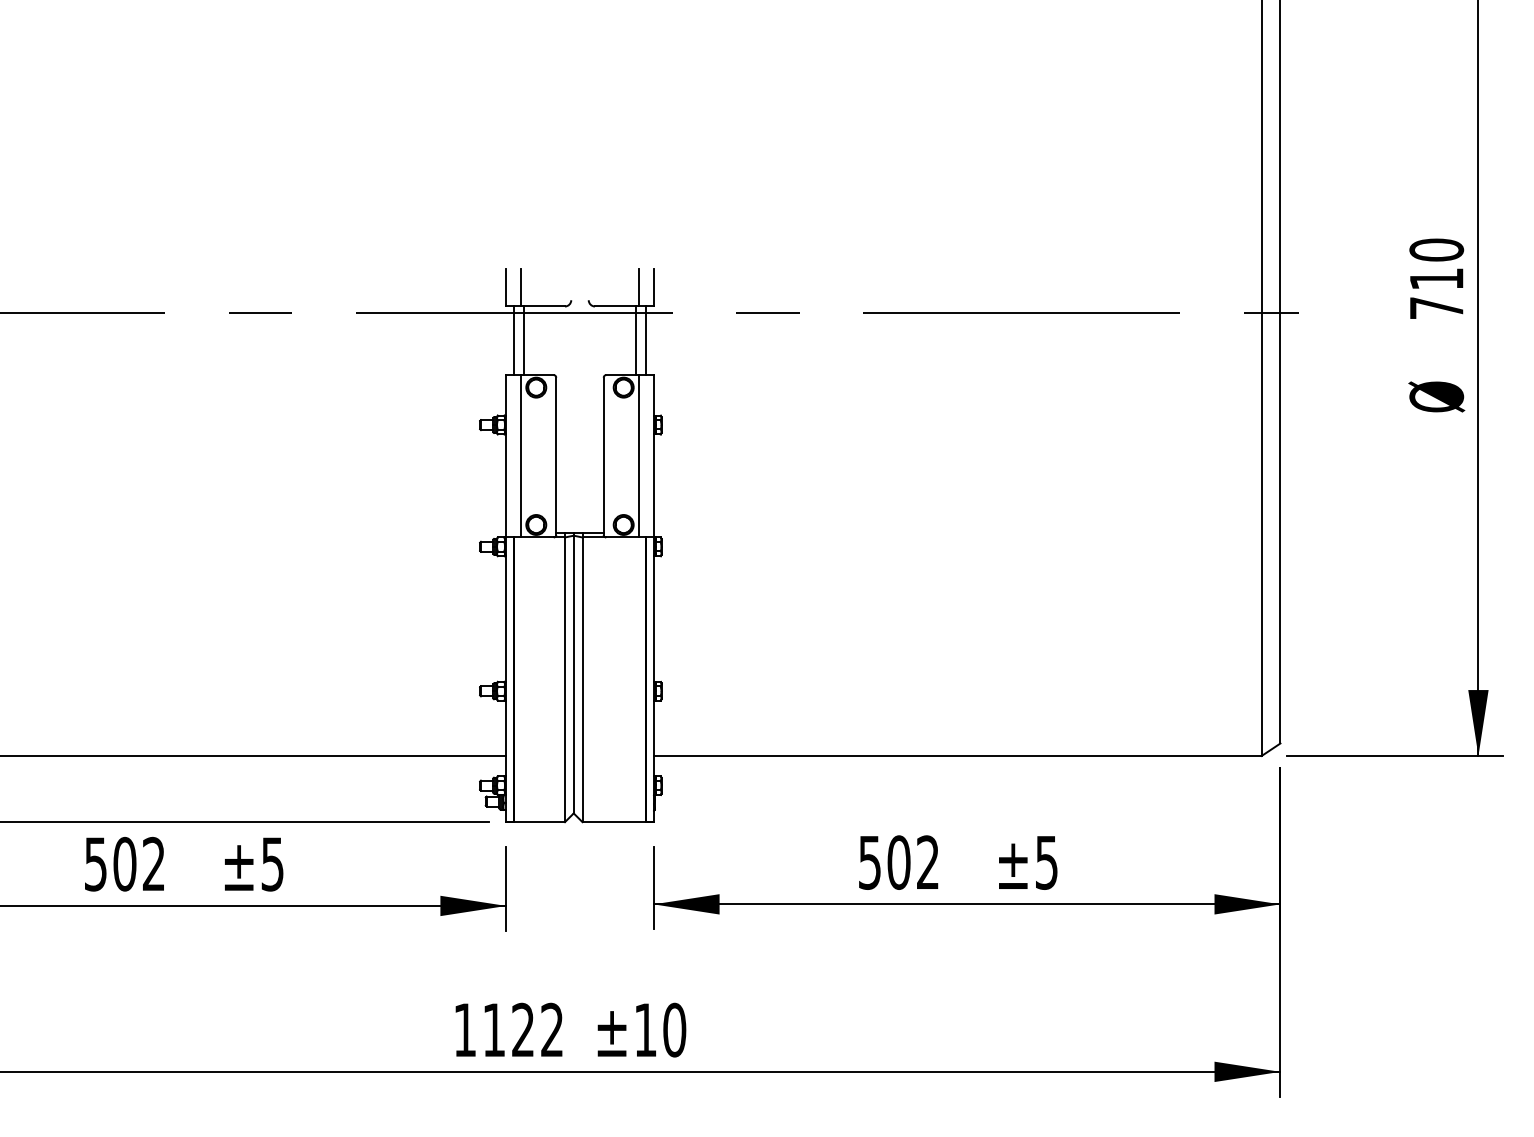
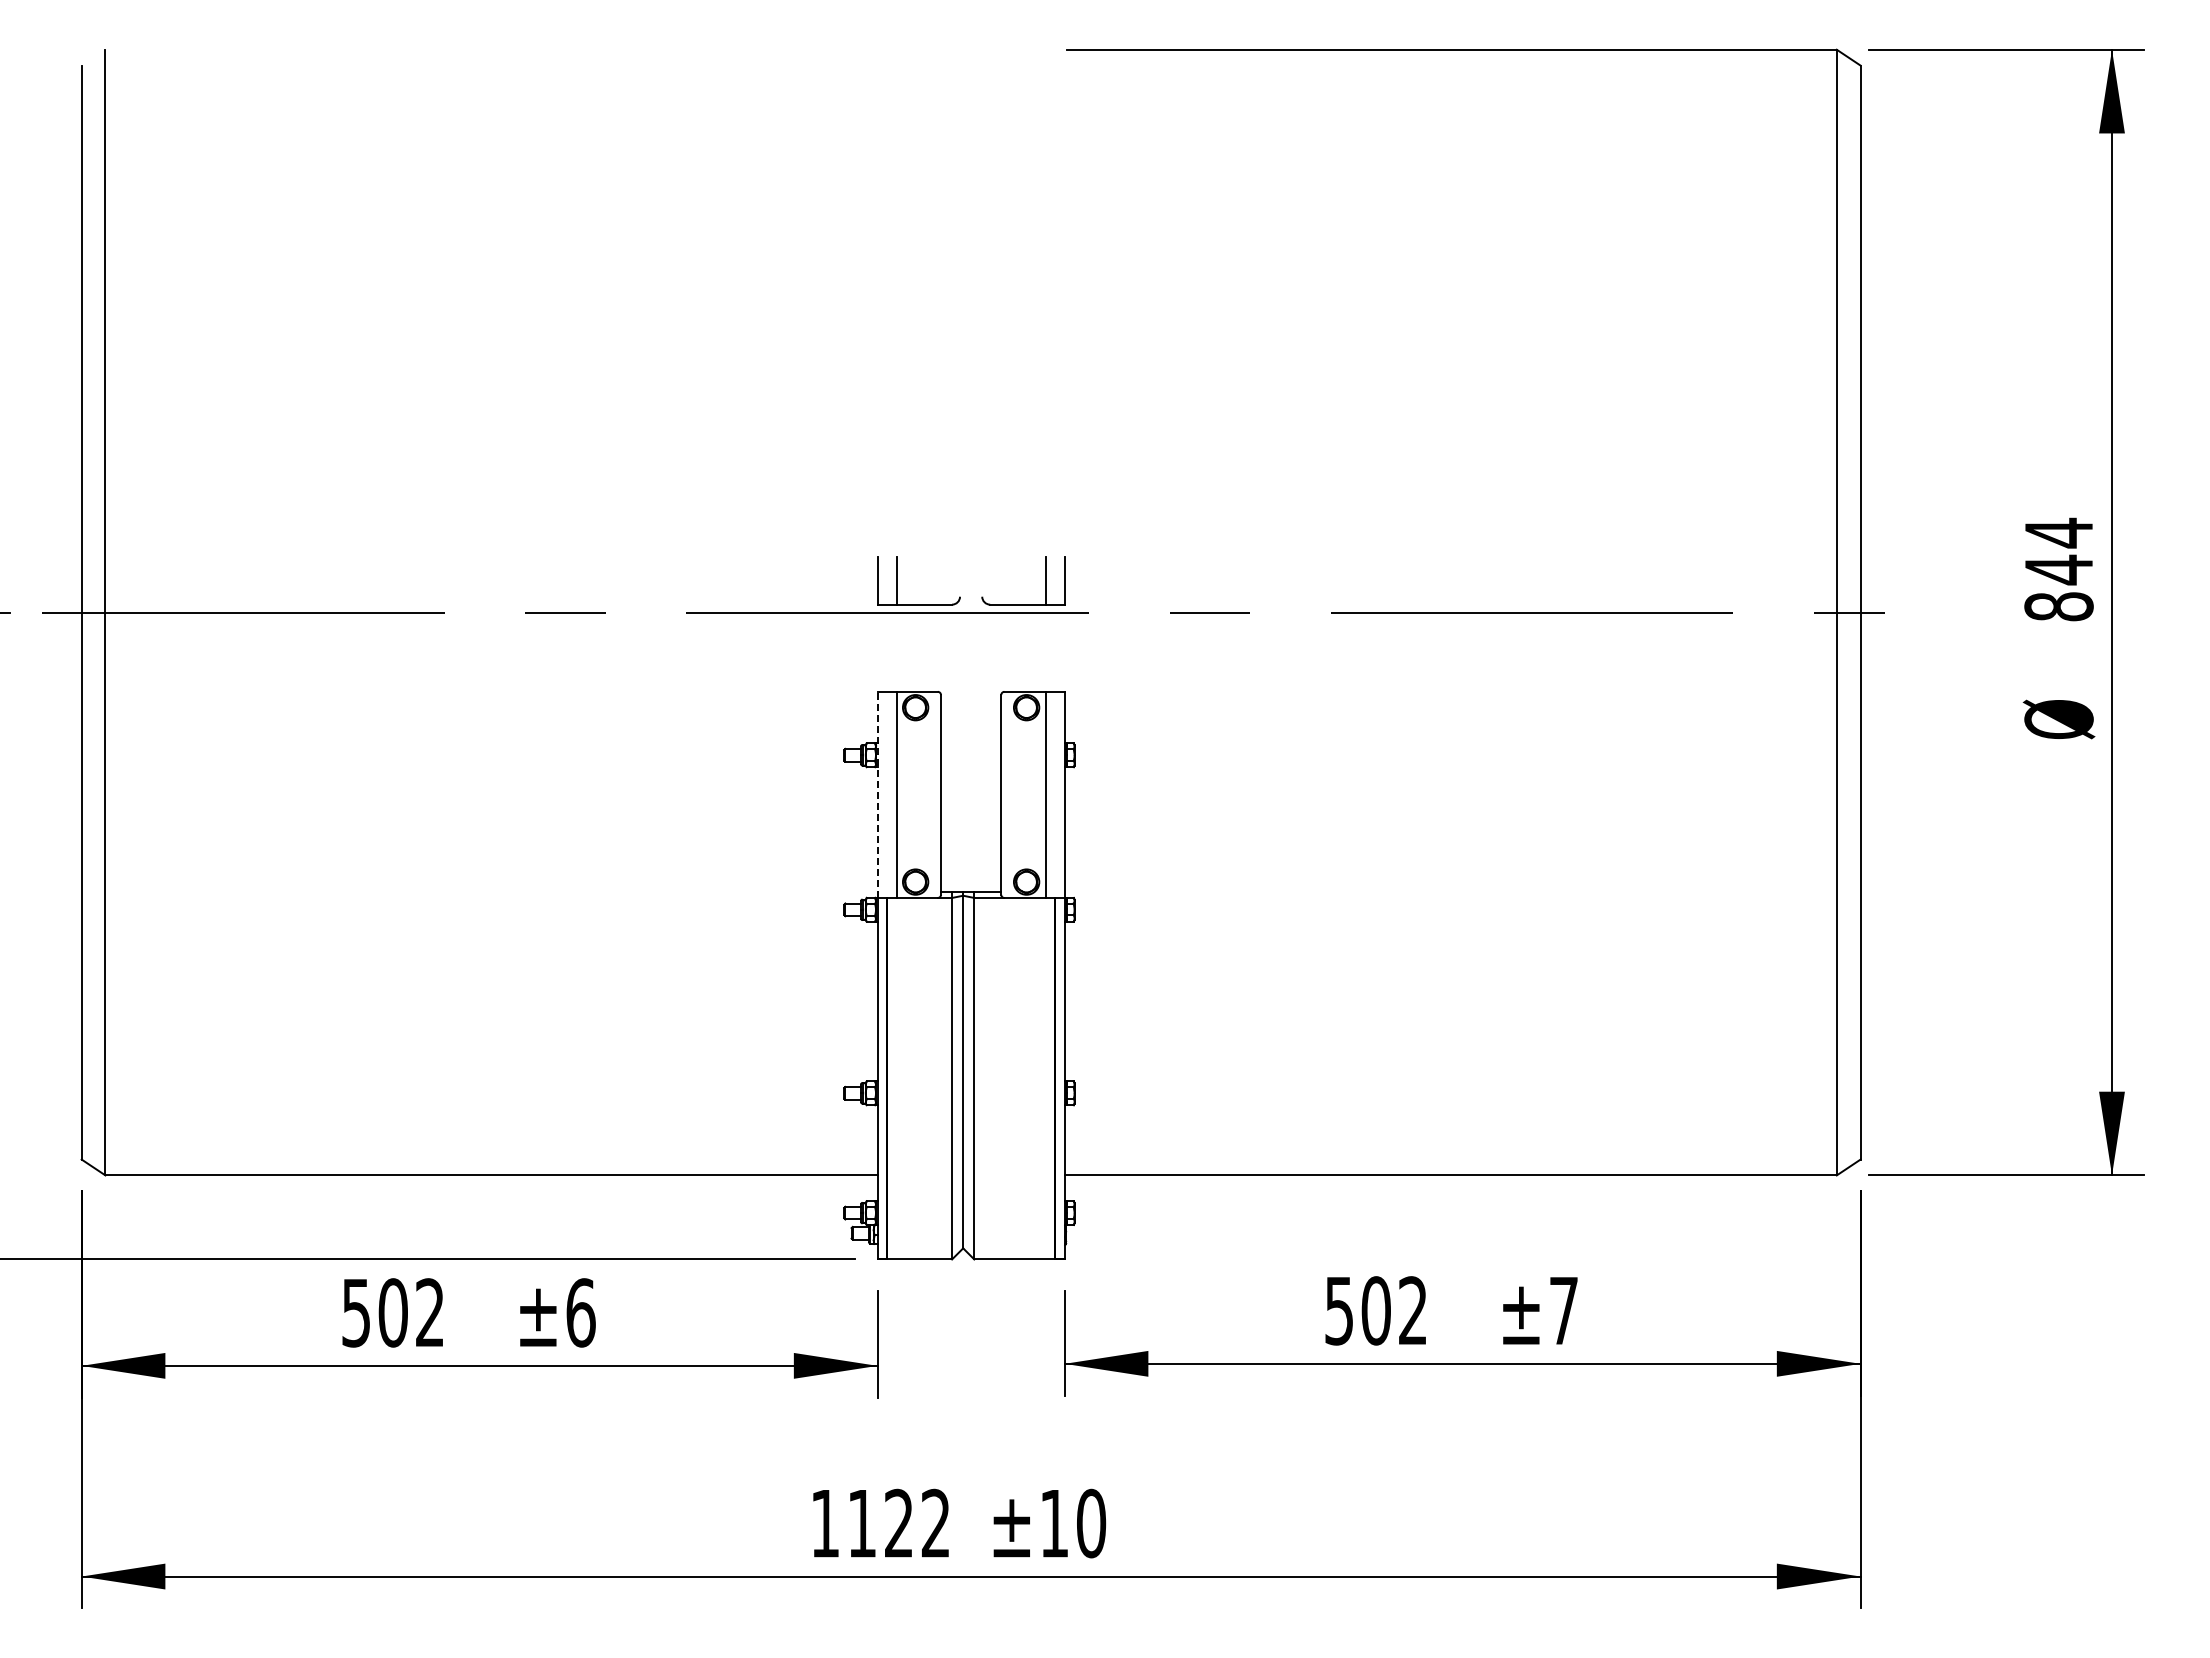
text: (1436, 278) -> (2058, 569), 710 -> 844
line: (514, 340) -> (887, 647), removed
line: (524, 340) -> (900, 647), removed
line: (635, 340) -> (1041, 647), removed
line: (646, 340) -> (1055, 647), removed
line: (506, 455) -> (877, 794), solid -> dashed
text: (272, 863) -> (580, 1312), ±5 -> ±6
text: (1046, 863) -> (1563, 1311), ±5 -> ±7

